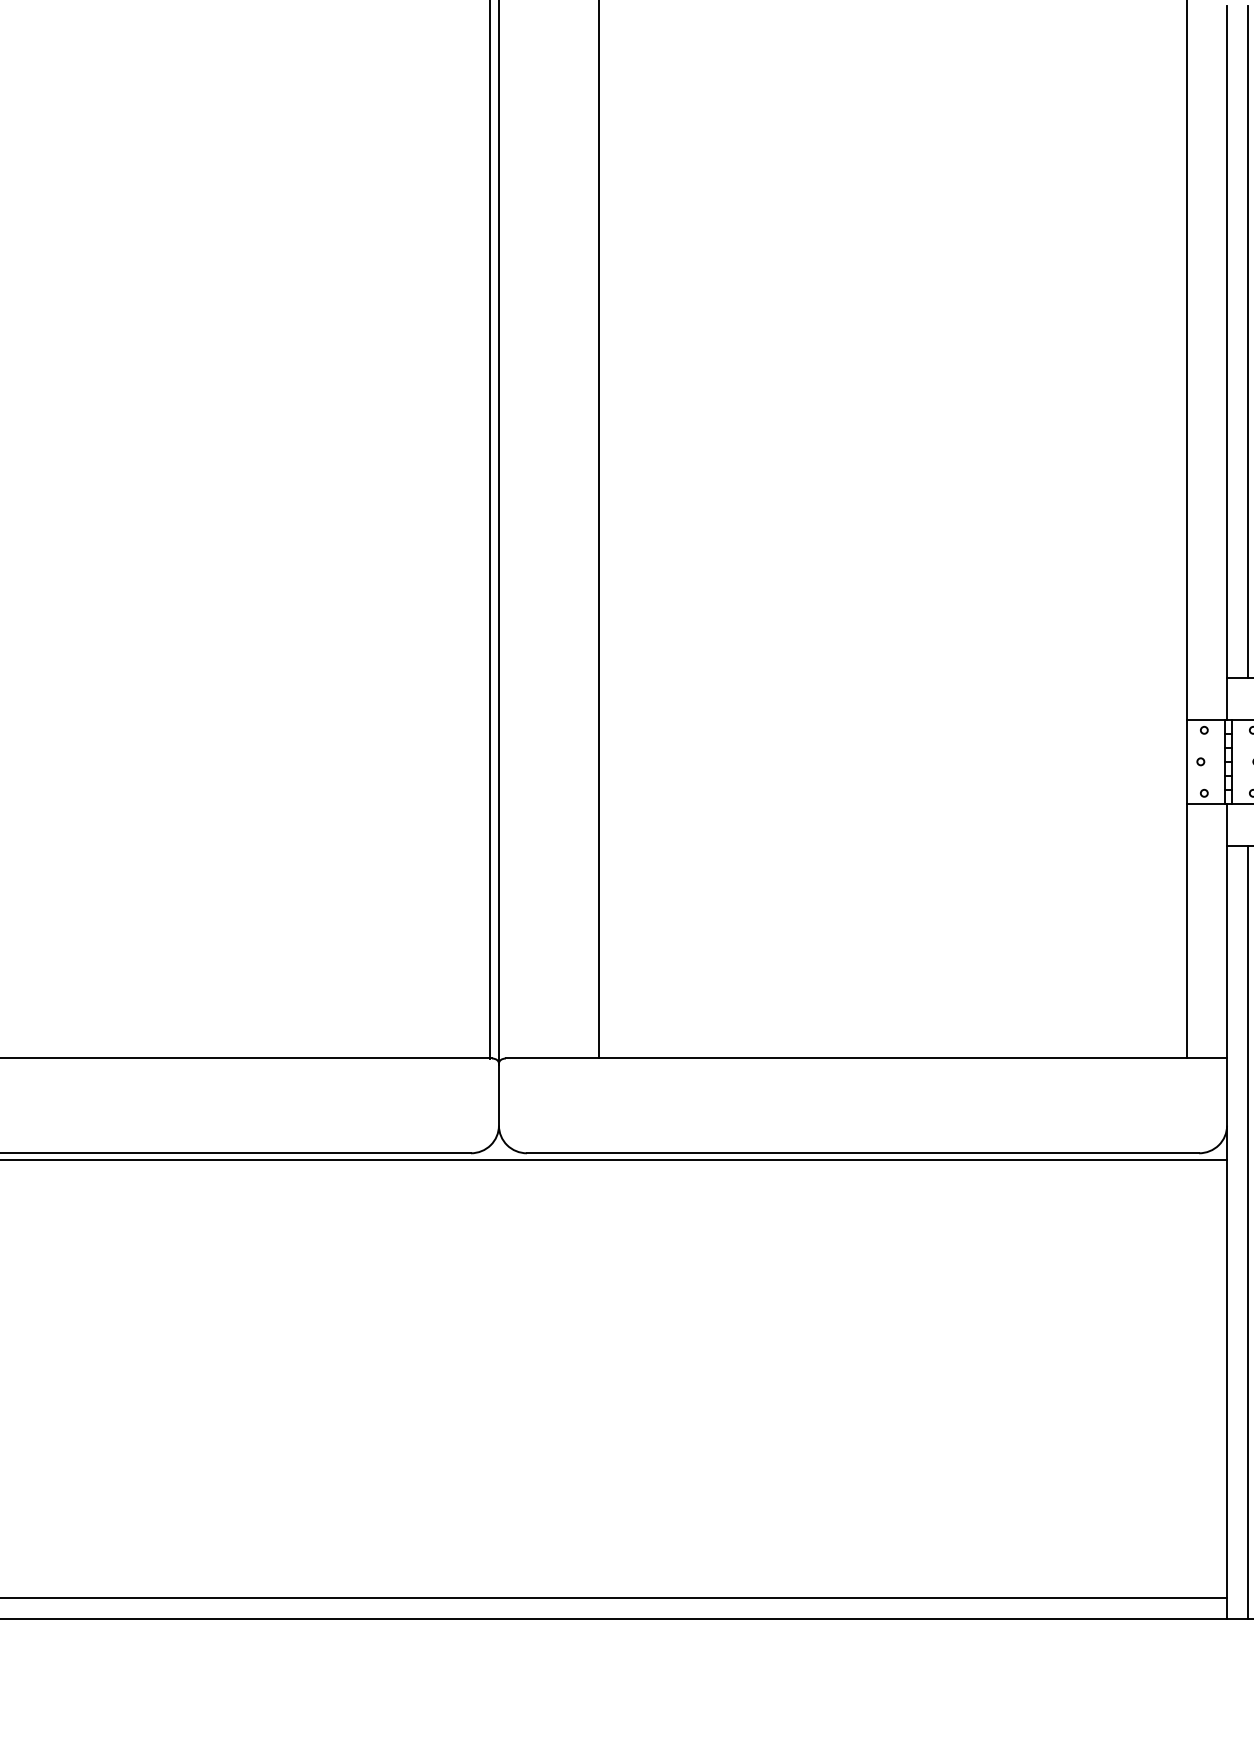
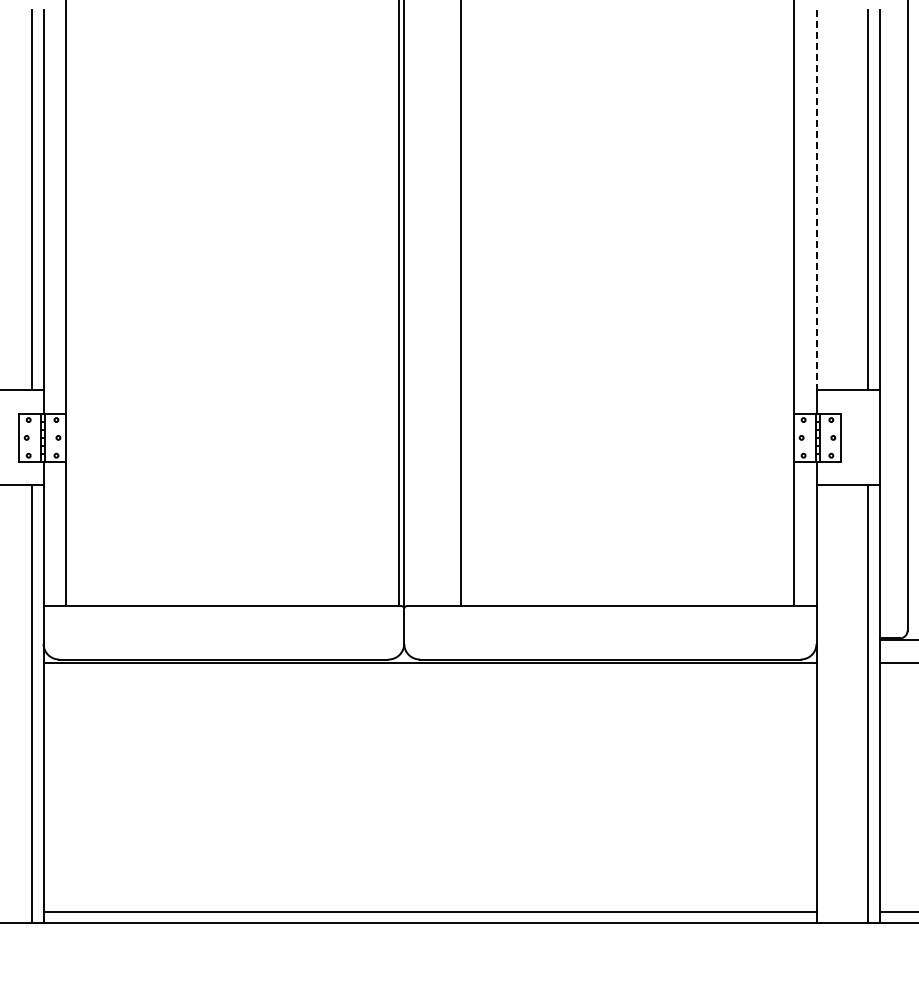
line: (1248, 340) -> (828, 199), removed
line: (1227, 342) -> (816, 200), solid -> dashed
line: (1248, 1232) -> (828, 704), removed

